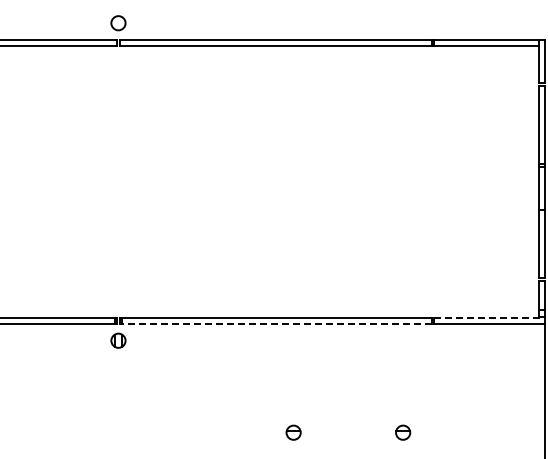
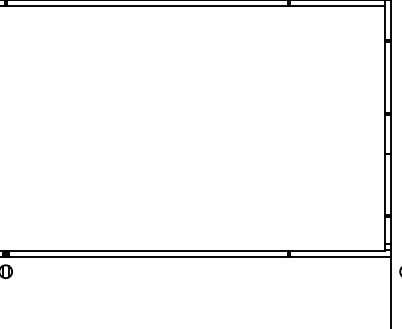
line: (486, 317) -> (337, 250), dashed -> solid
line: (275, 324) -> (147, 257), dashed -> solid

